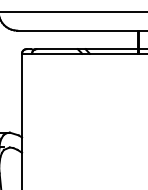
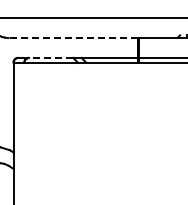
line: (77, 31) -> (73, 38), solid -> dashed
line: (56, 48) -> (50, 57), solid -> dashed

